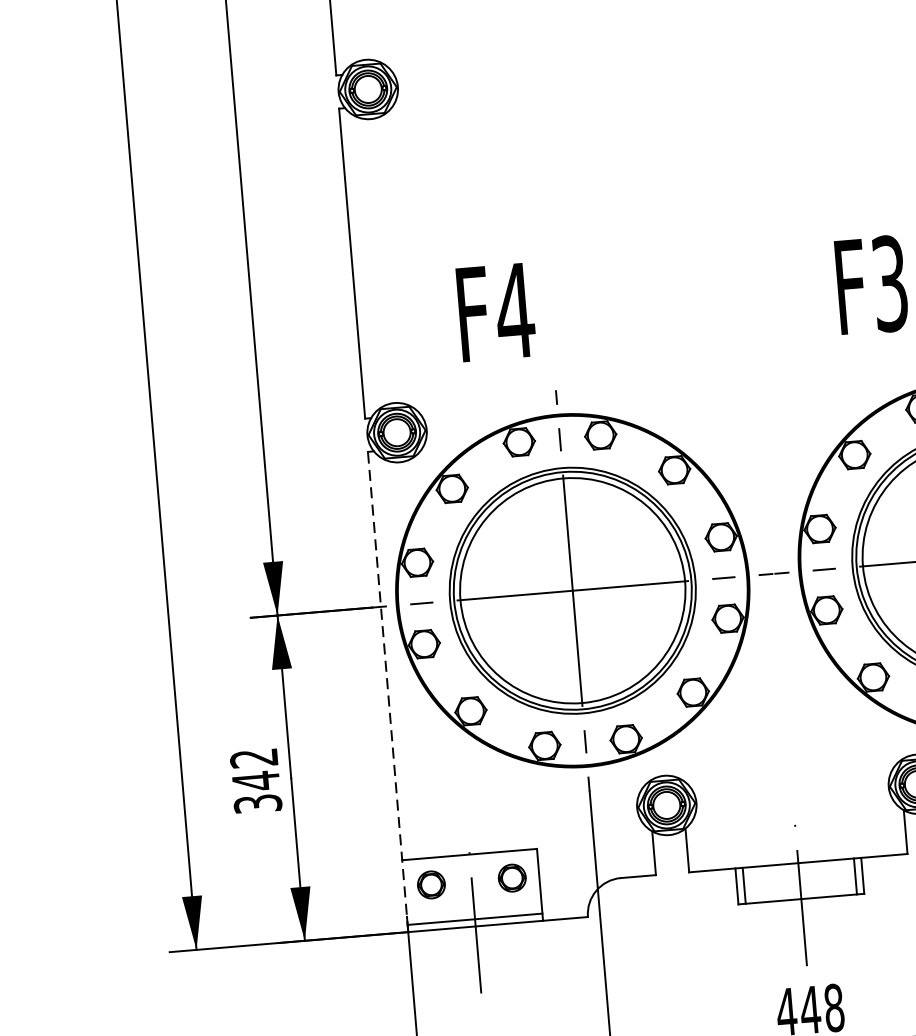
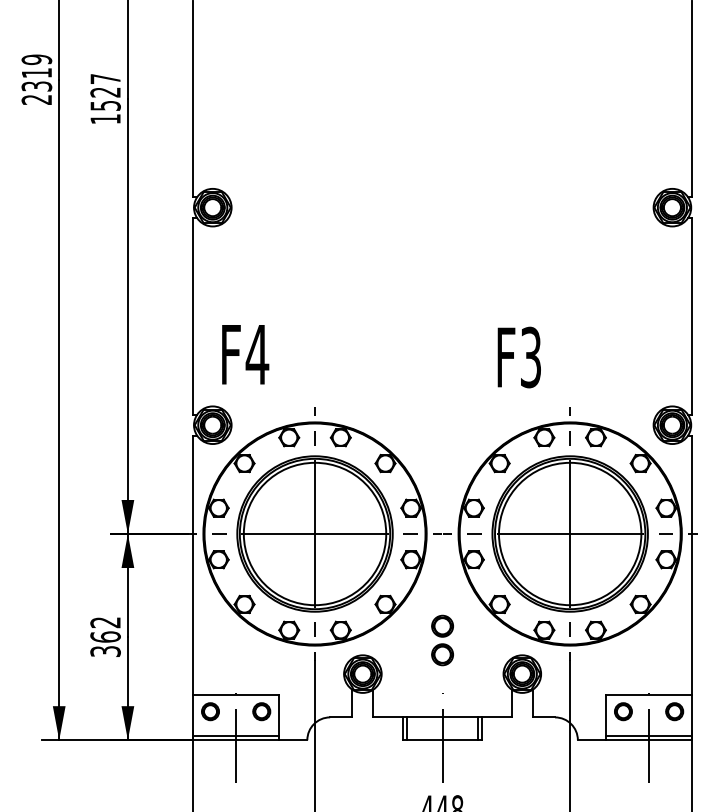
text: (496, 312) -> (245, 354), moved
line: (388, 691) -> (193, 587), dashed -> solid
part: (787, 741) -> (442, 640), added
text: (255, 781) -> (105, 637), 342 -> 362

